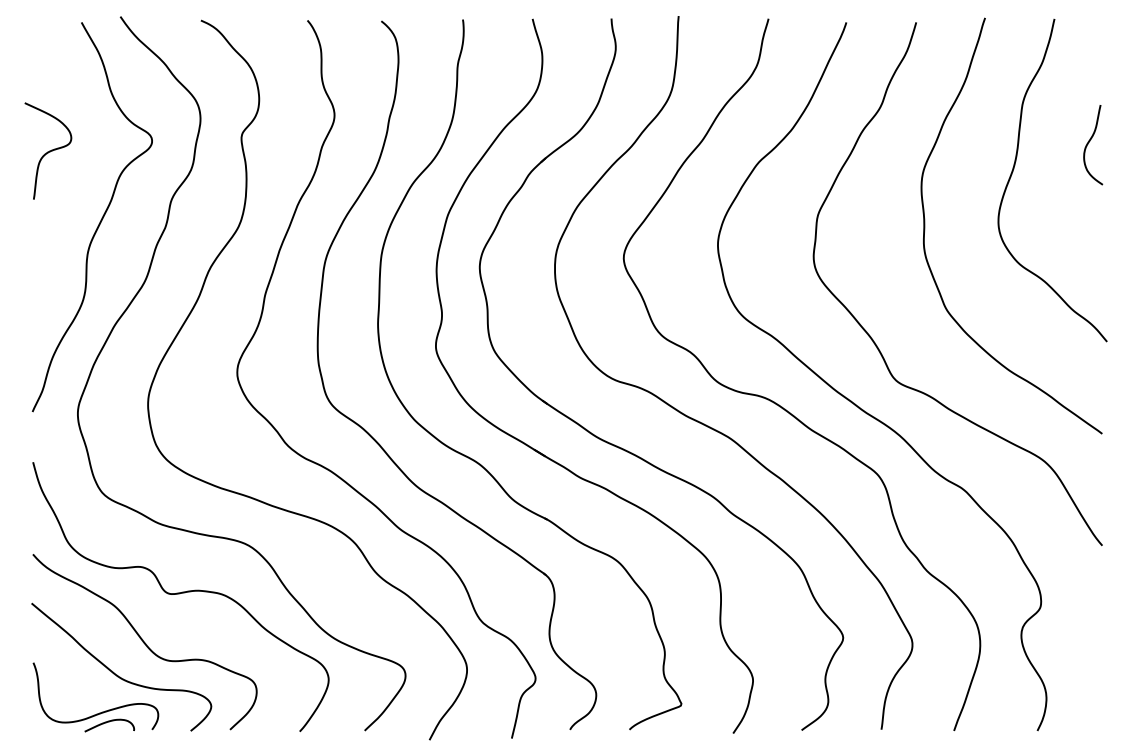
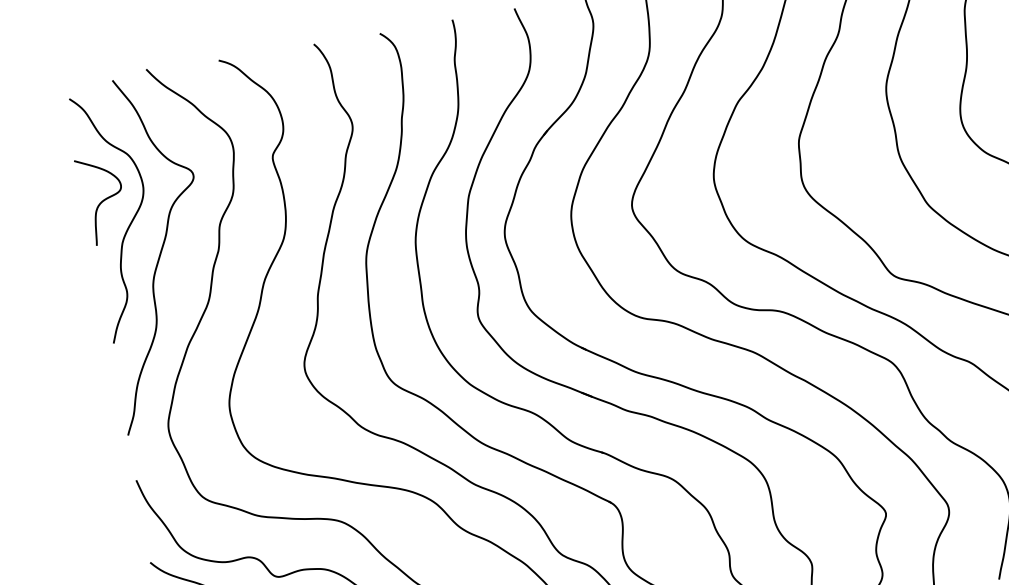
curve: (74, 180) -> (130, 222), added

